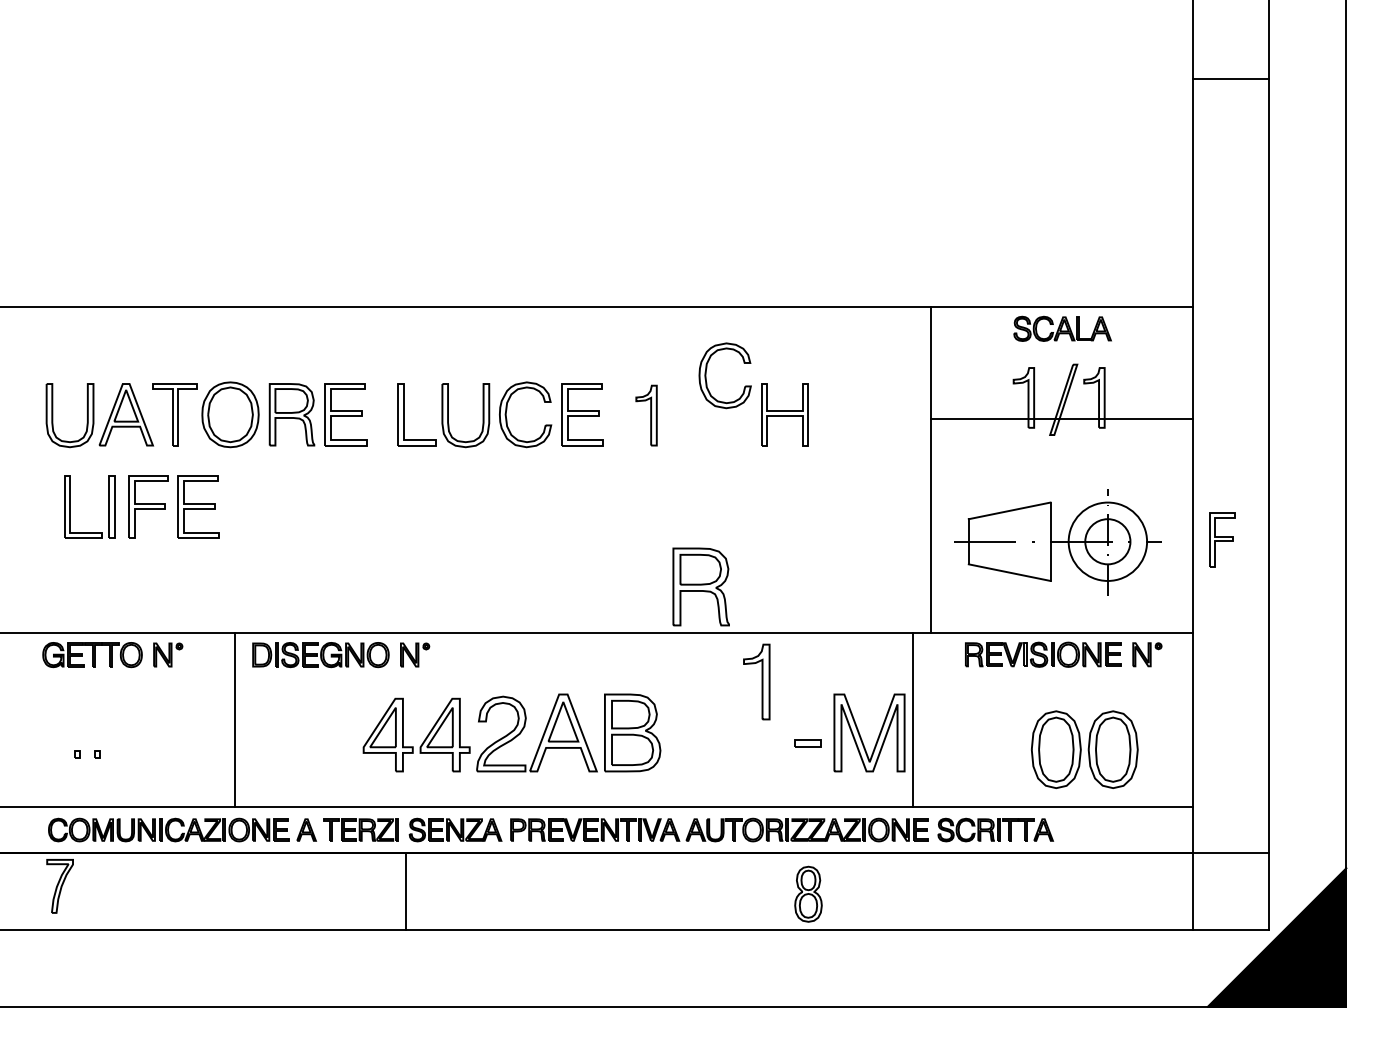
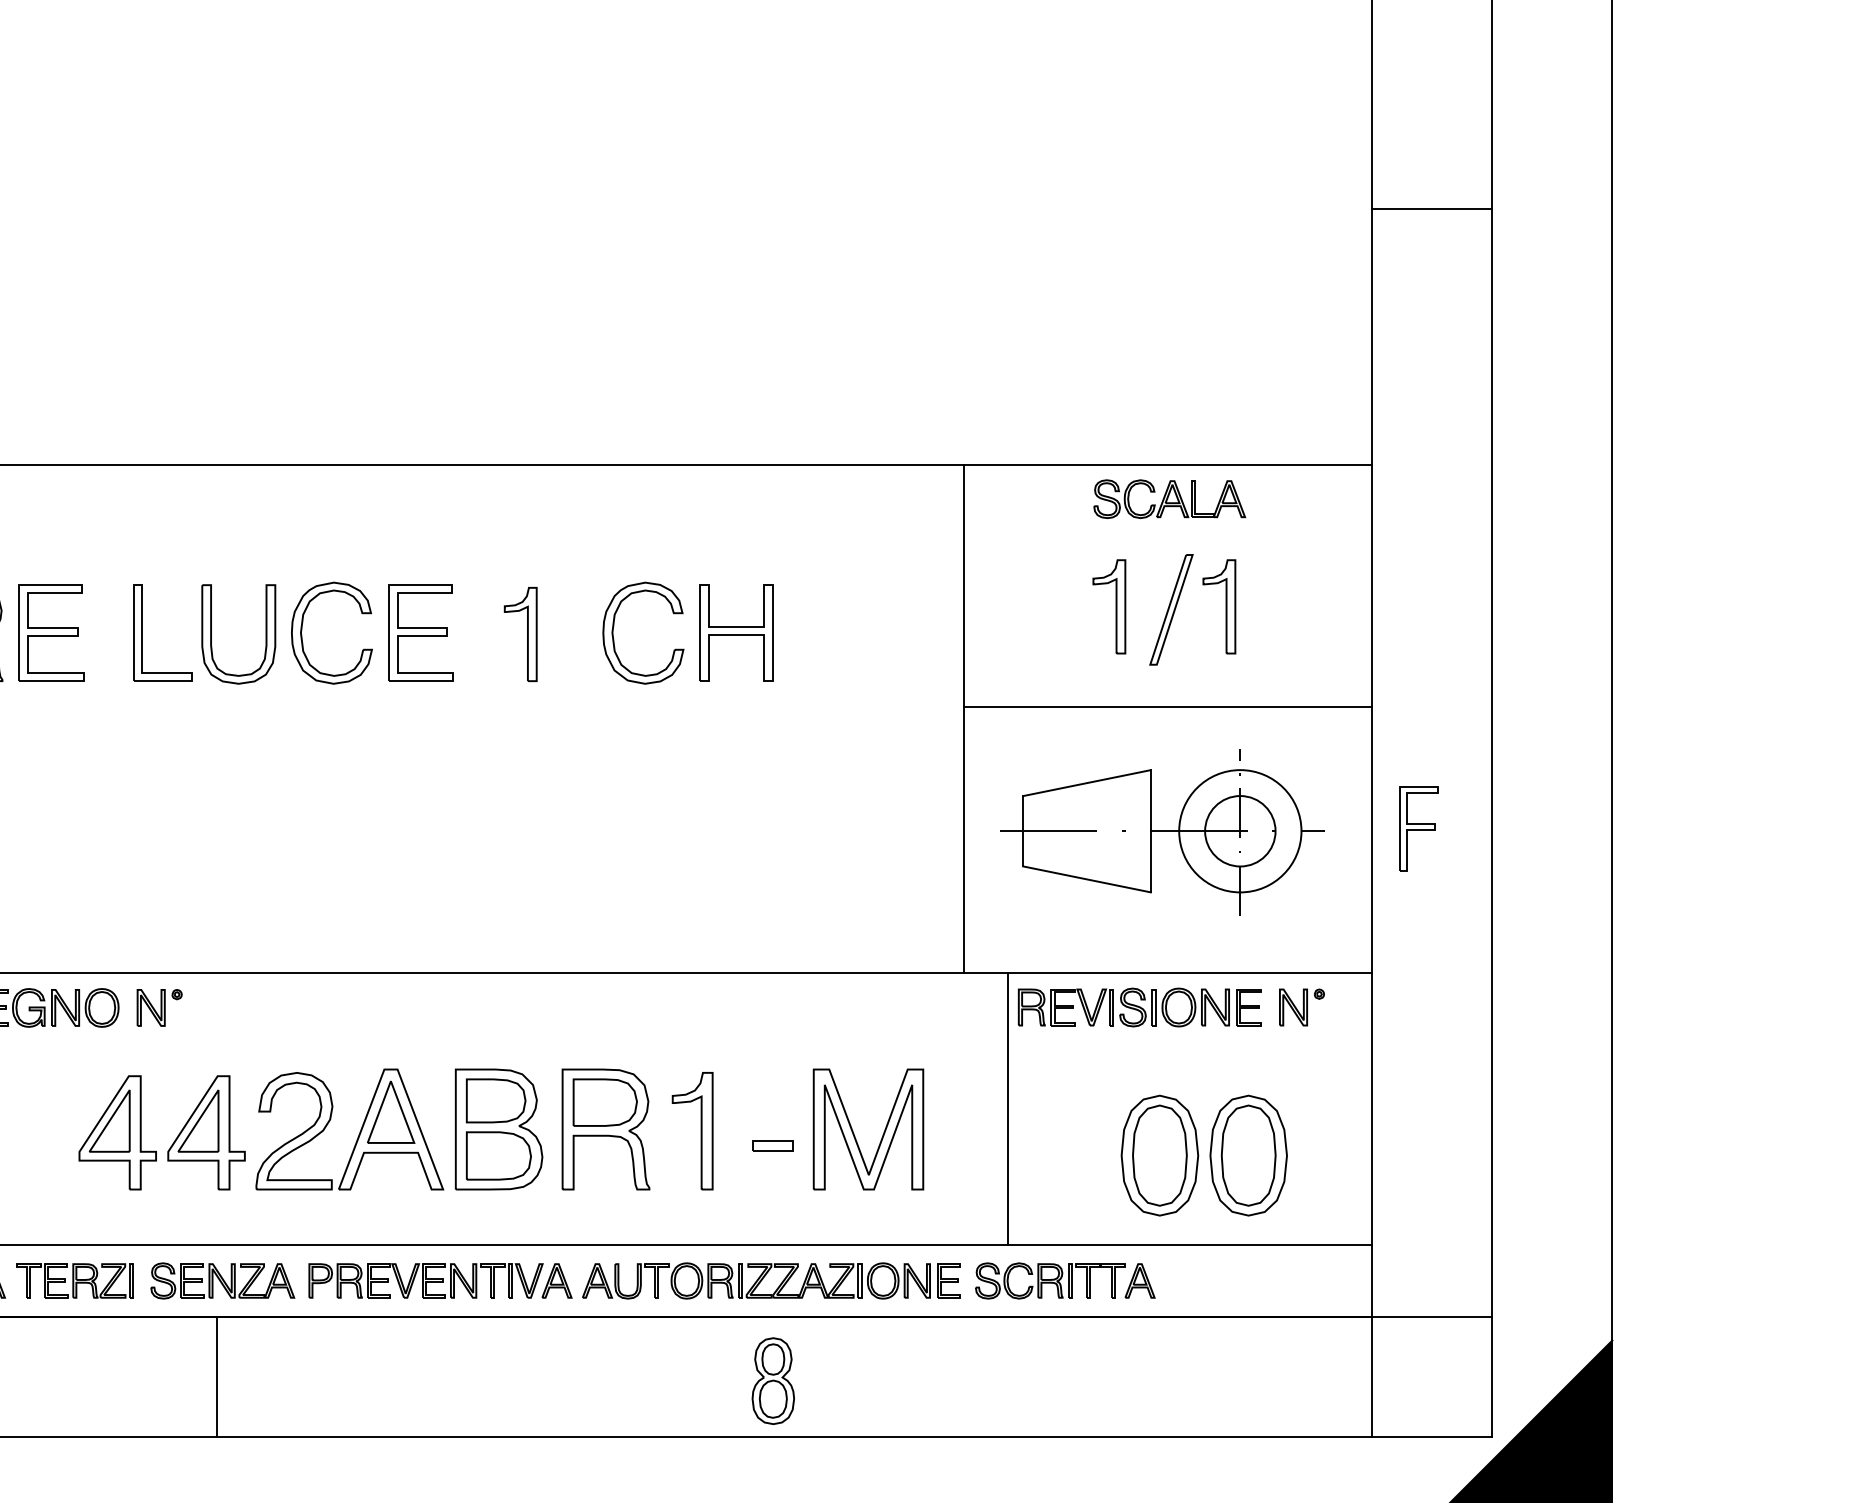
line: (1230, 78) -> (1431, 208), moved
part: (706, 375) -> (614, 632), moved
line: (1061, 419) -> (1168, 707), moved
part: (700, 586) -> (604, 1128), moved
part: (756, 681) -> (692, 1130), moved
line: (912, 719) -> (1007, 1108), moved
line: (406, 890) -> (218, 1375), moved

